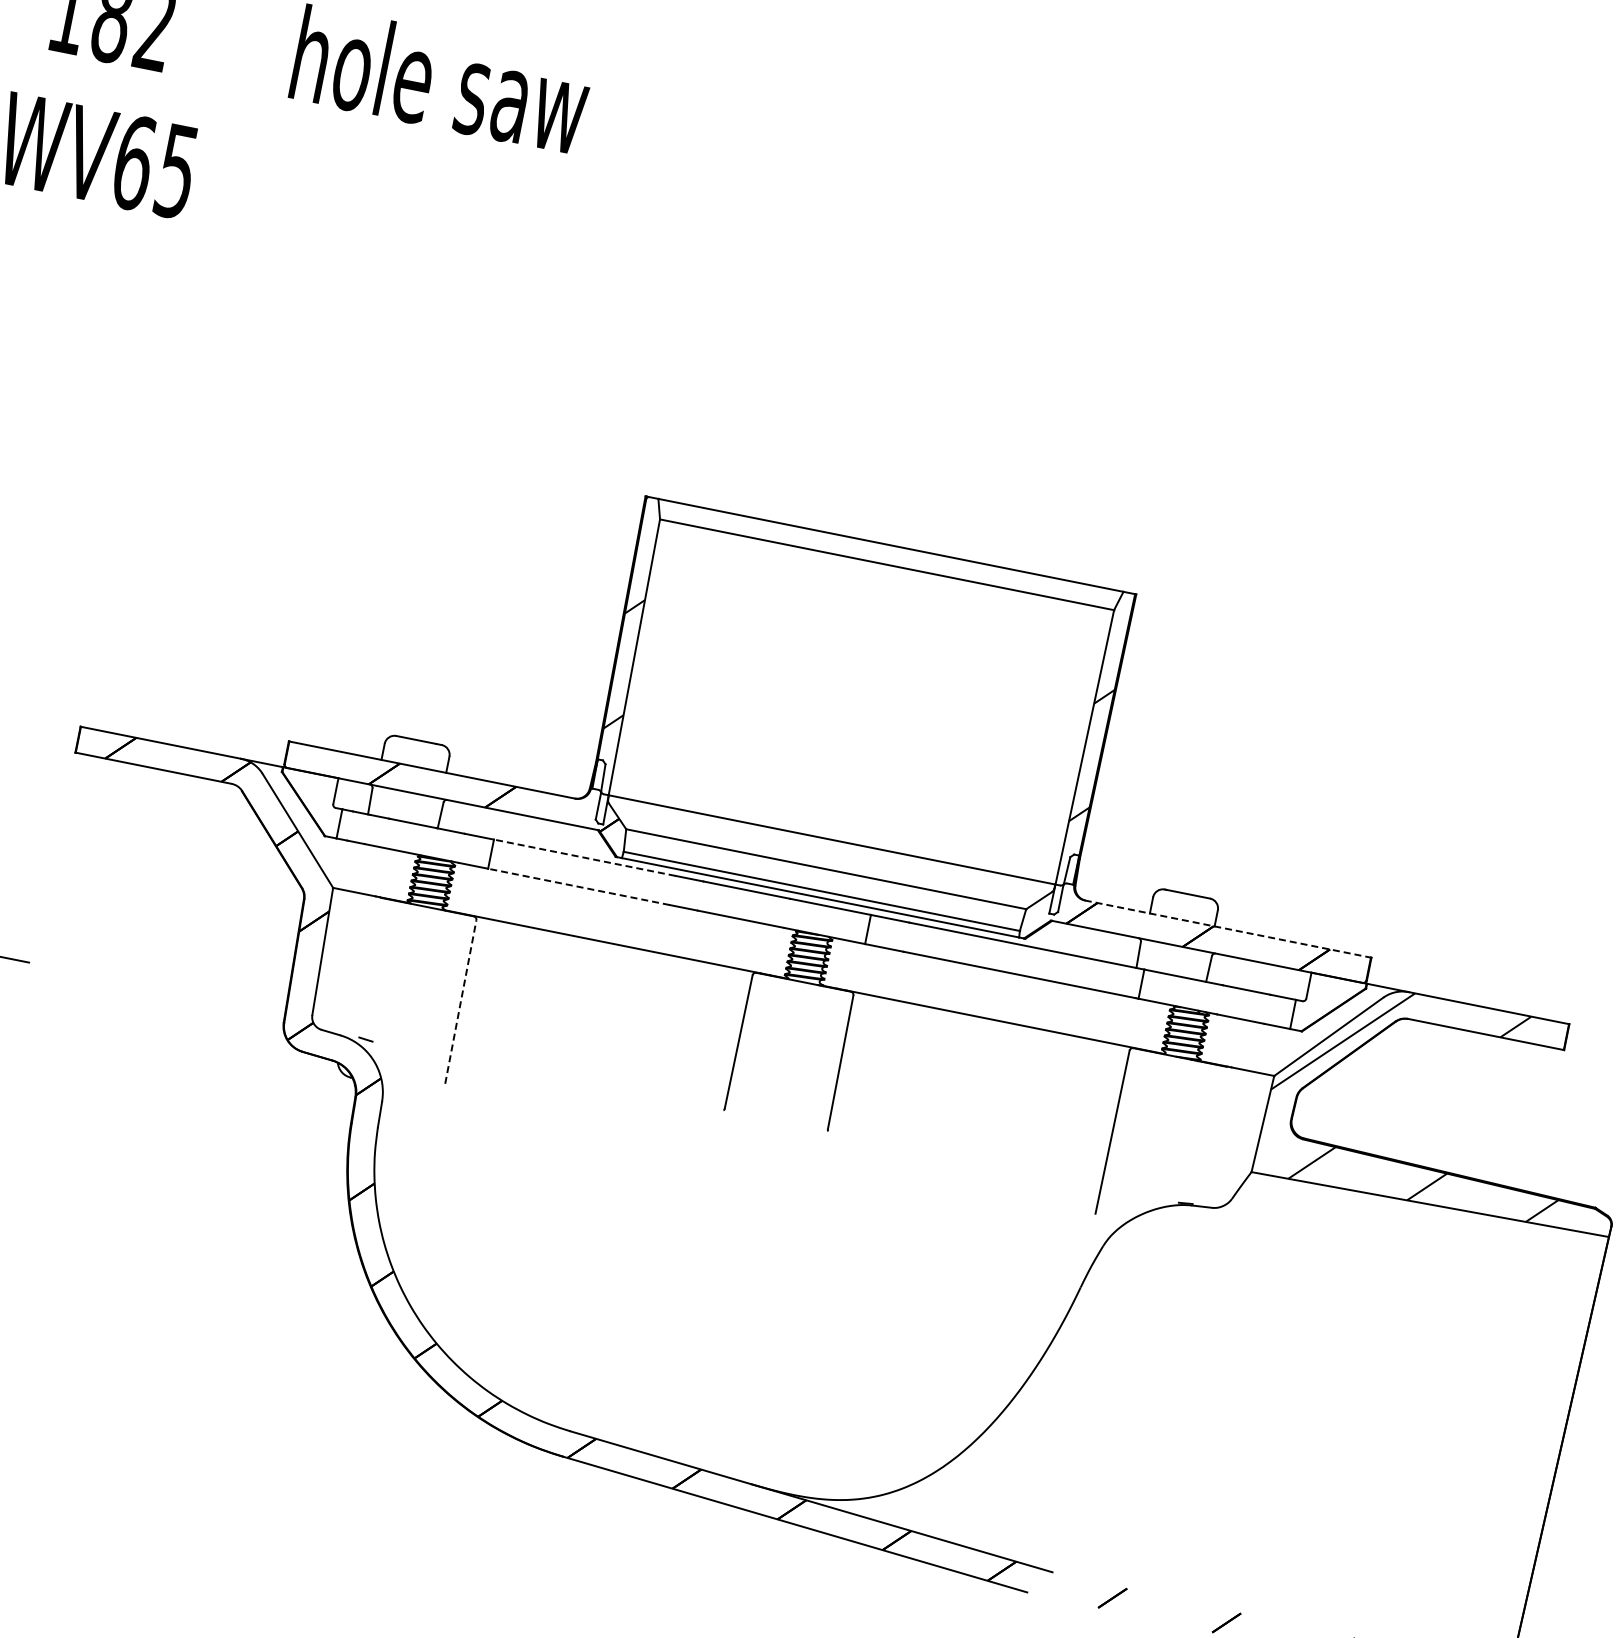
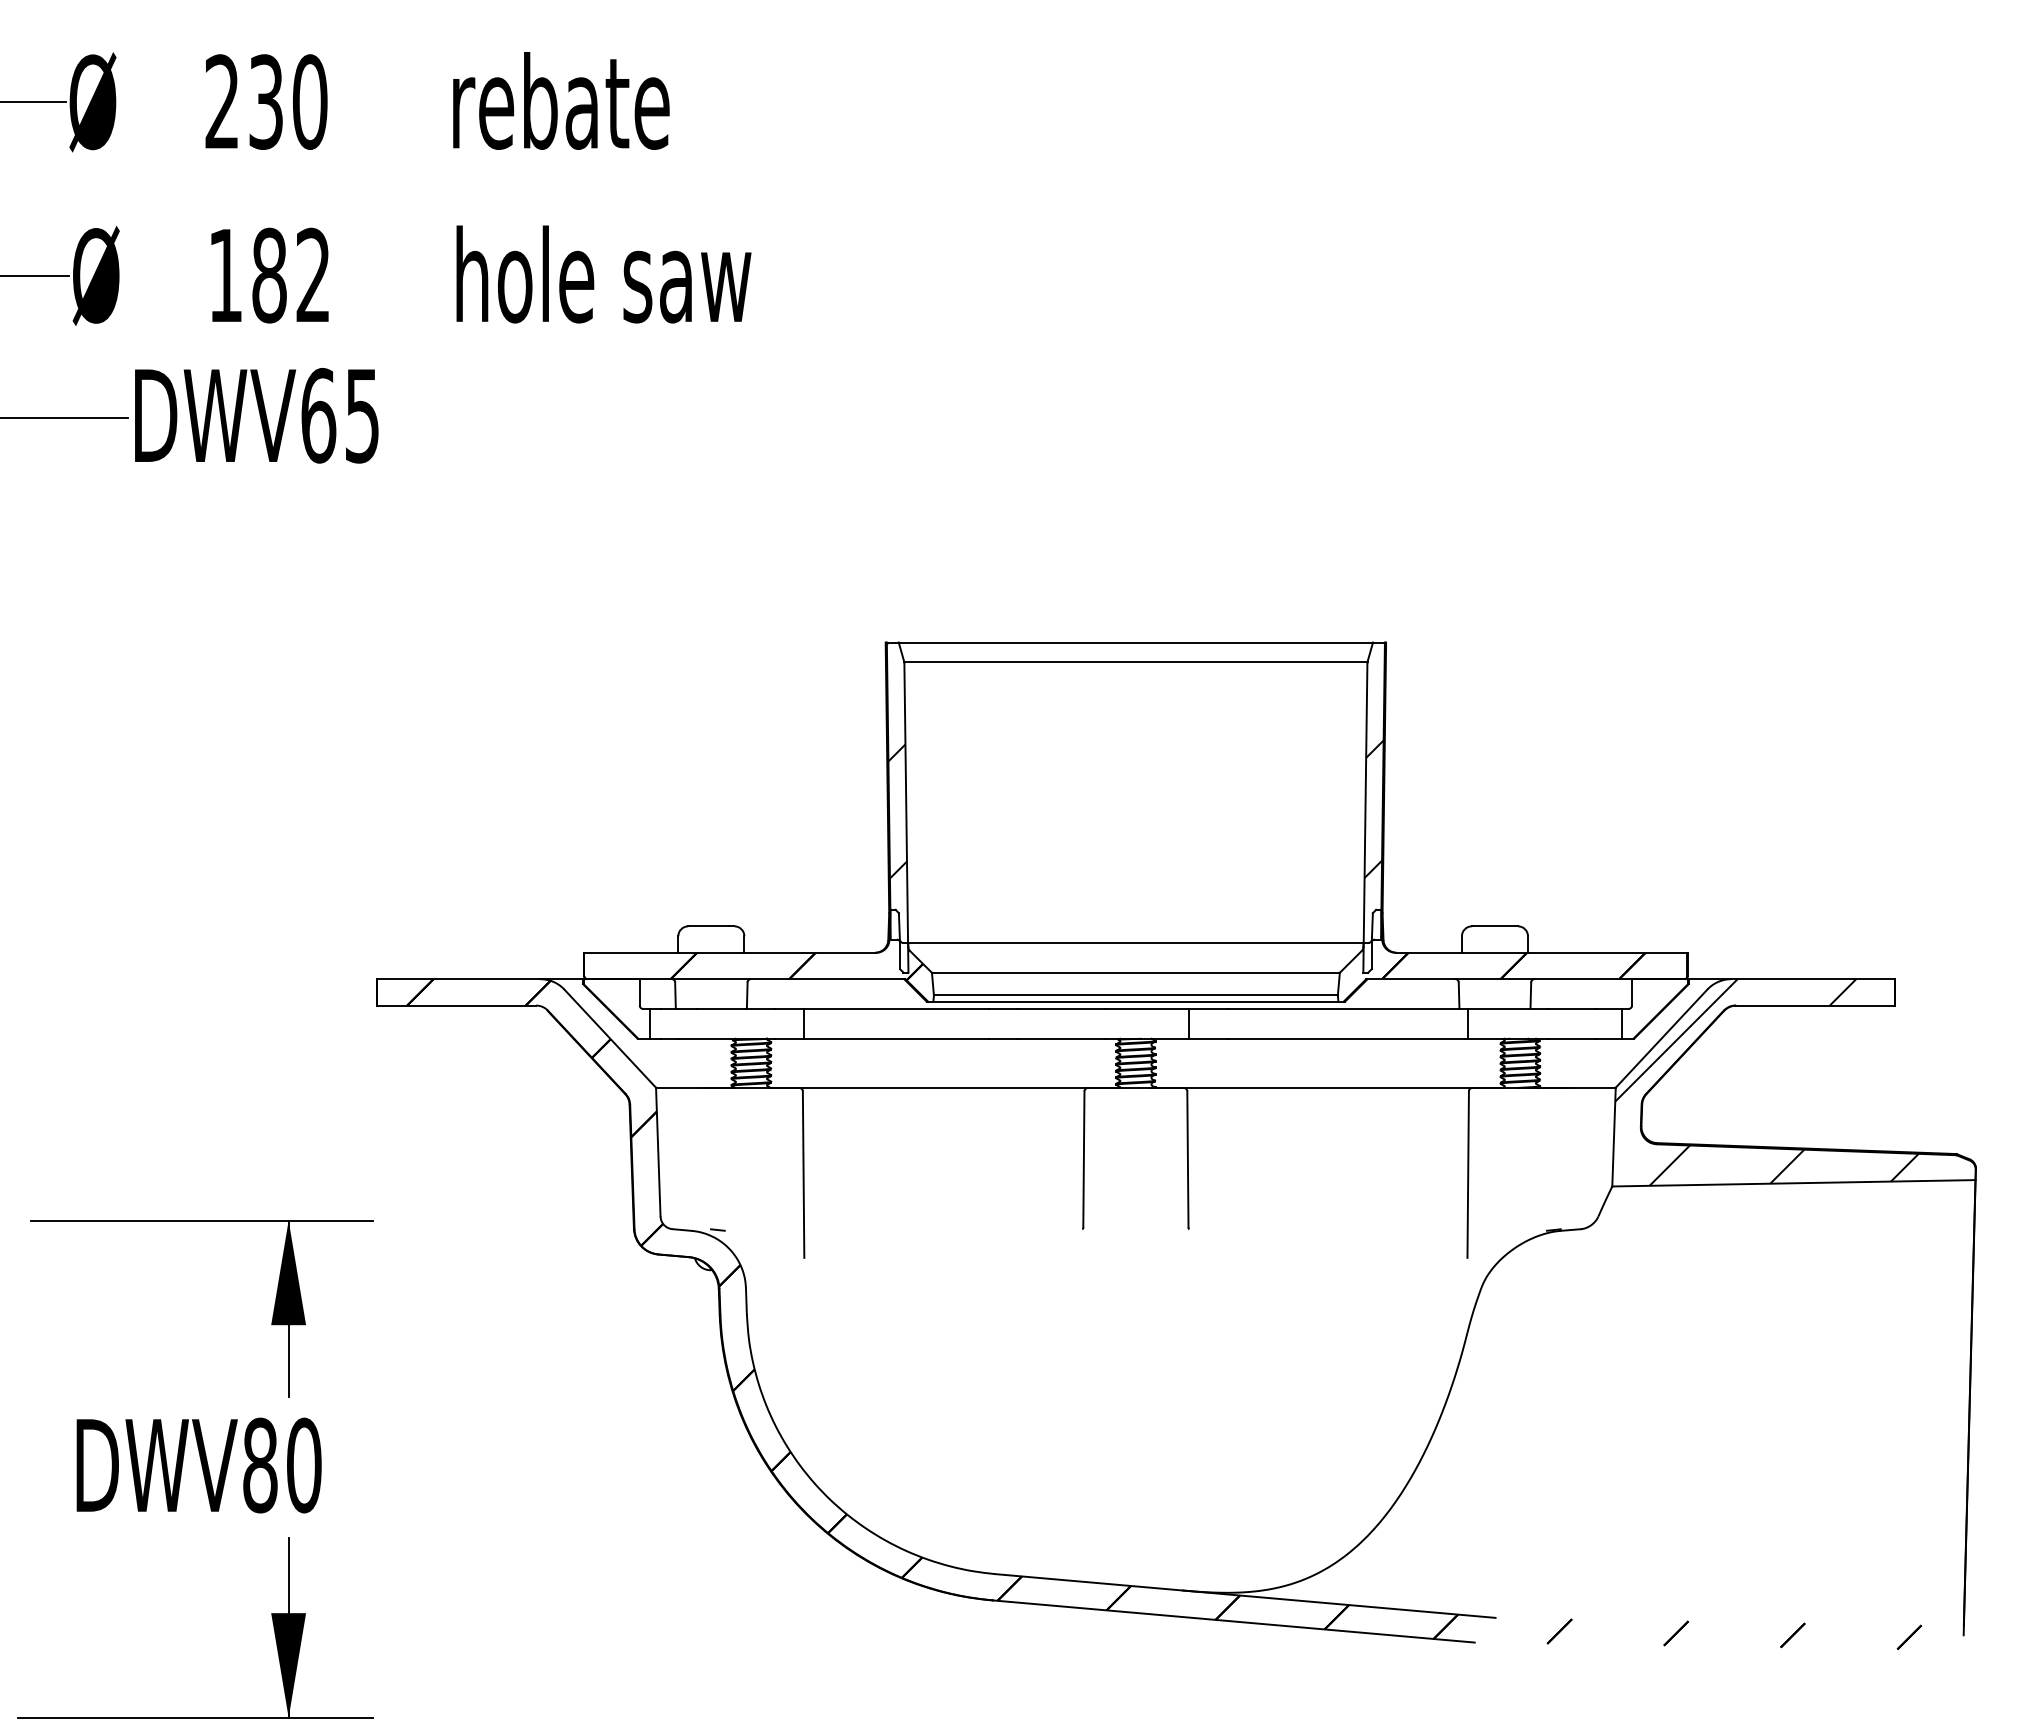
line: (584, 857) -> (896, 1008), dashed -> solid
line: (578, 886) -> (896, 1038), dashed -> solid
line: (1227, 928) -> (1541, 952), dashed -> solid
line: (460, 1001) -> (803, 1174), dashed -> solid

